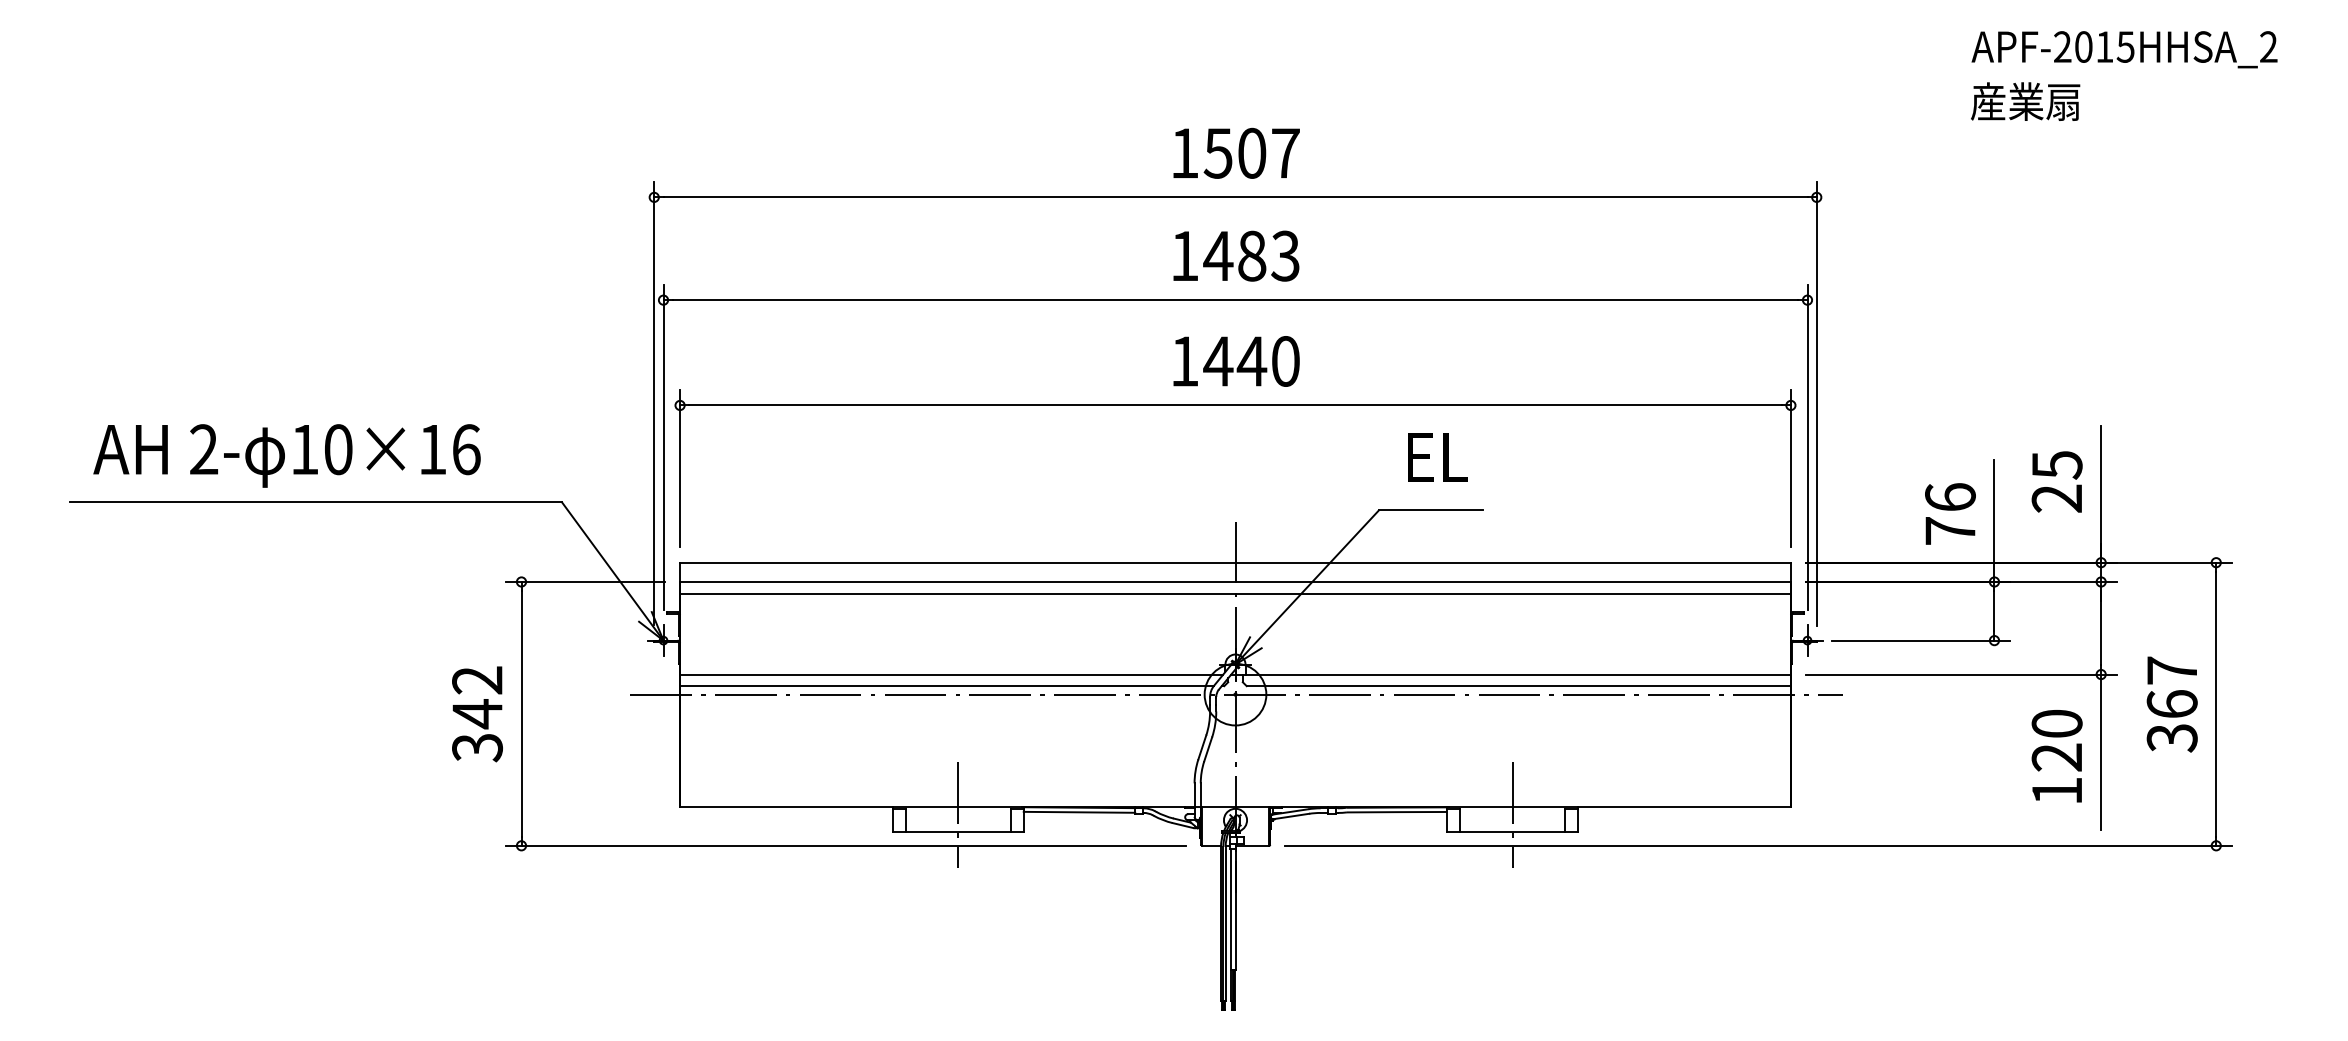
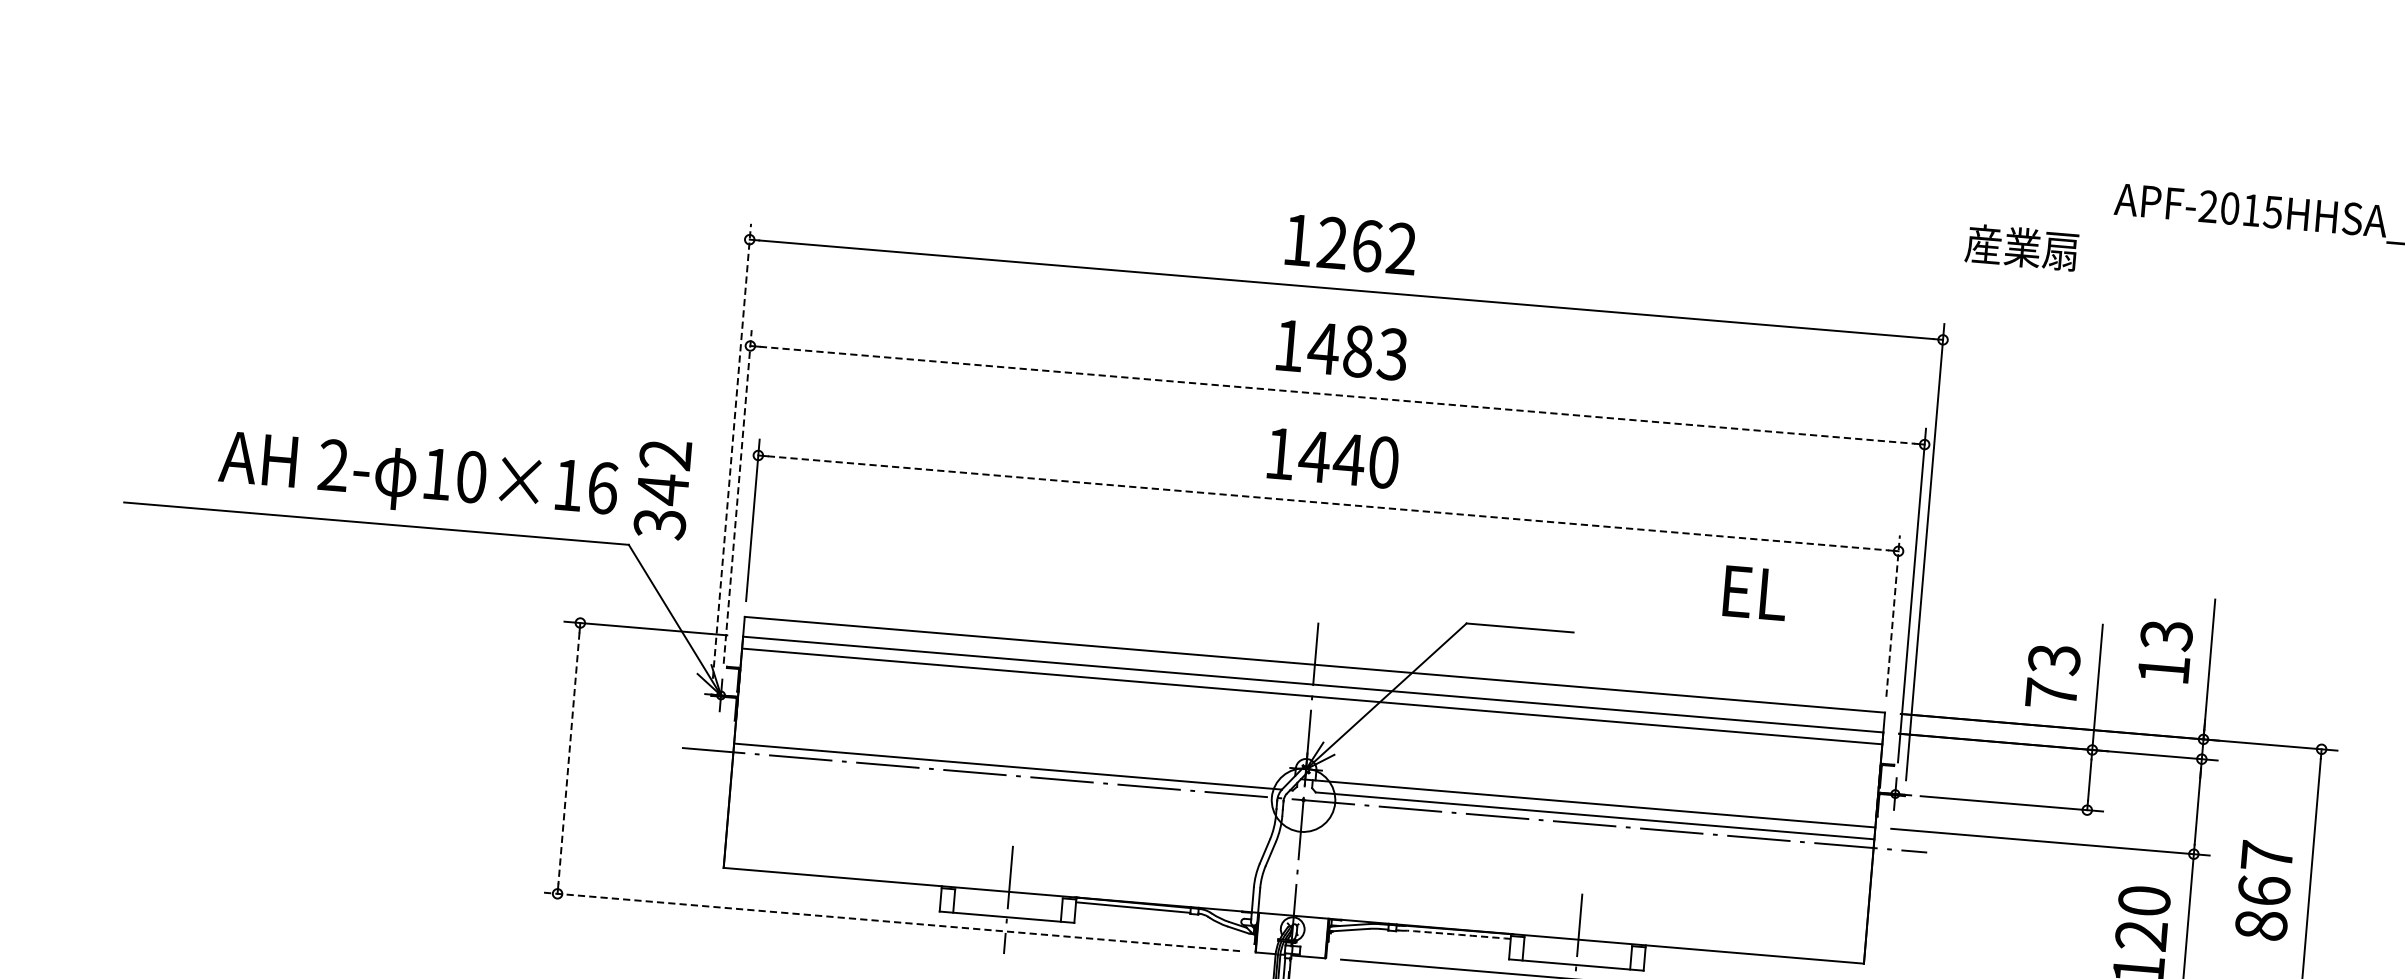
text: (2025, 101) -> (2021, 247), moved
text: (1251, 152) -> (1366, 245), 1507 -> 1262
line: (1235, 300) -> (1337, 395), solid -> dashed
line: (654, 403) -> (732, 451), solid -> dashed
line: (1236, 405) -> (1329, 503), solid -> dashed
line: (663, 447) -> (737, 497), solid -> dashed
text: (286, 455) -> (417, 478), moved
text: (1437, 457) -> (1755, 592), moved
line: (1790, 468) -> (1892, 615), solid -> dashed
text: (2056, 481) -> (2164, 652), 25 -> 13
text: (1950, 497) -> (2054, 659), 76 -> 73
line: (951, 674) -> (1013, 755), removed
line: (521, 713) -> (568, 758), solid -> dashed
text: (477, 714) -> (662, 489), moved
text: (2171, 737) -> (2260, 924), 367 -> 867
arc: (1397, 812) -> (1459, 935), solid -> dashed
line: (845, 845) -> (890, 921), solid -> dashed

